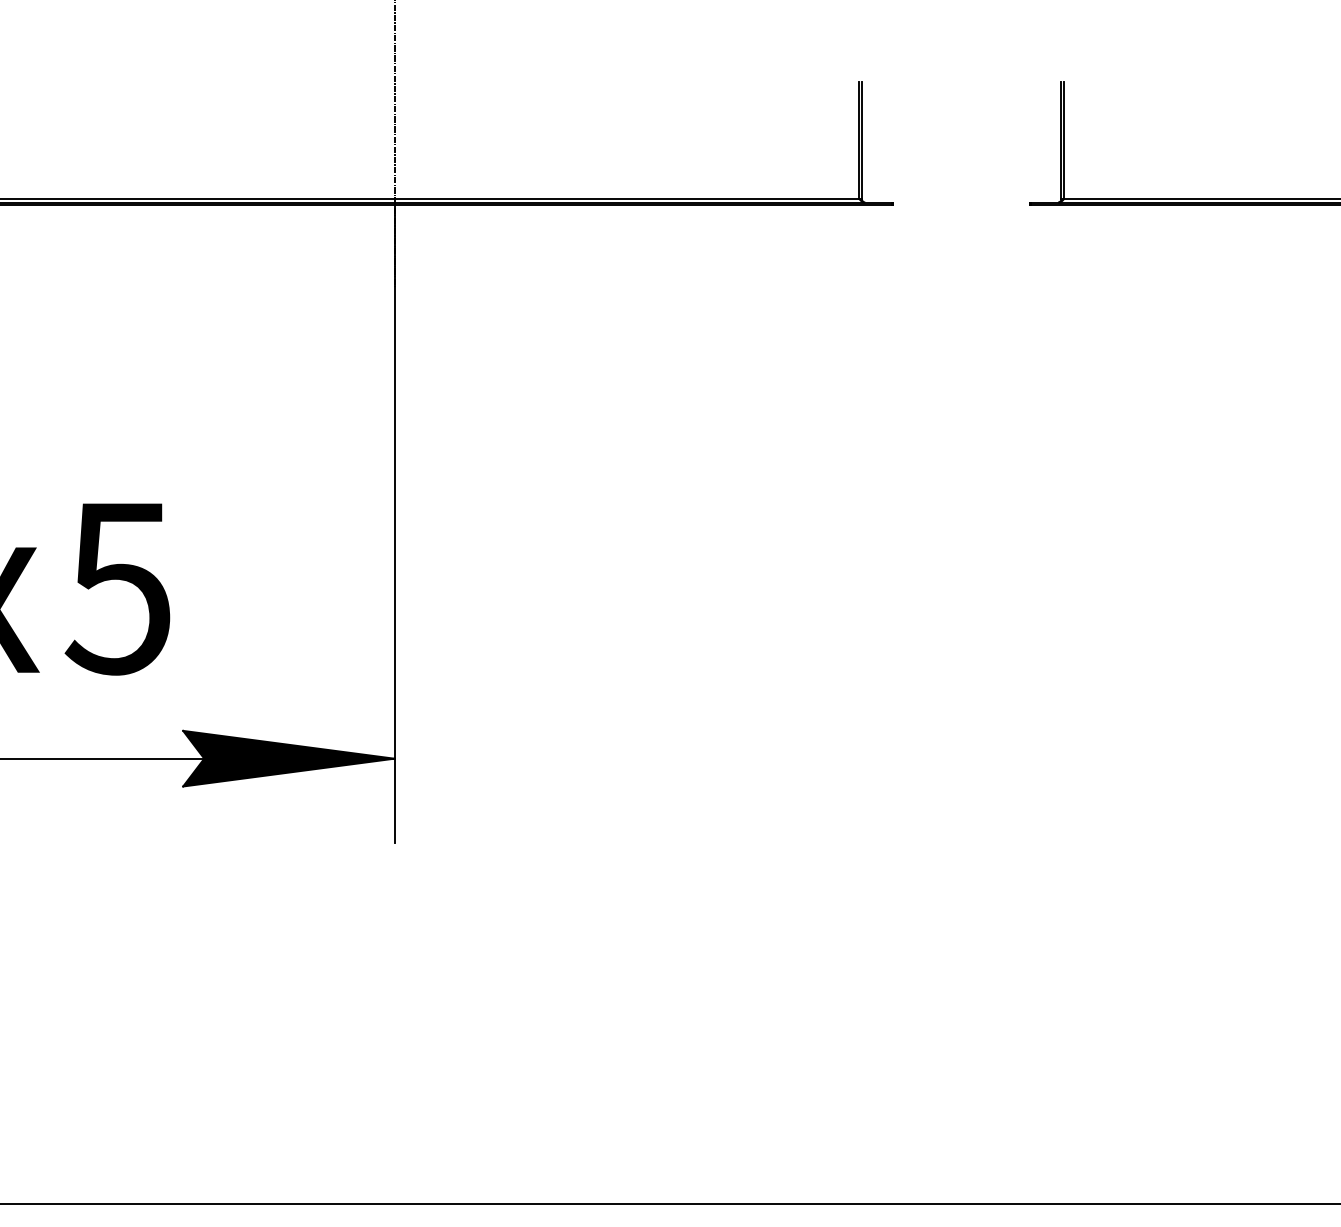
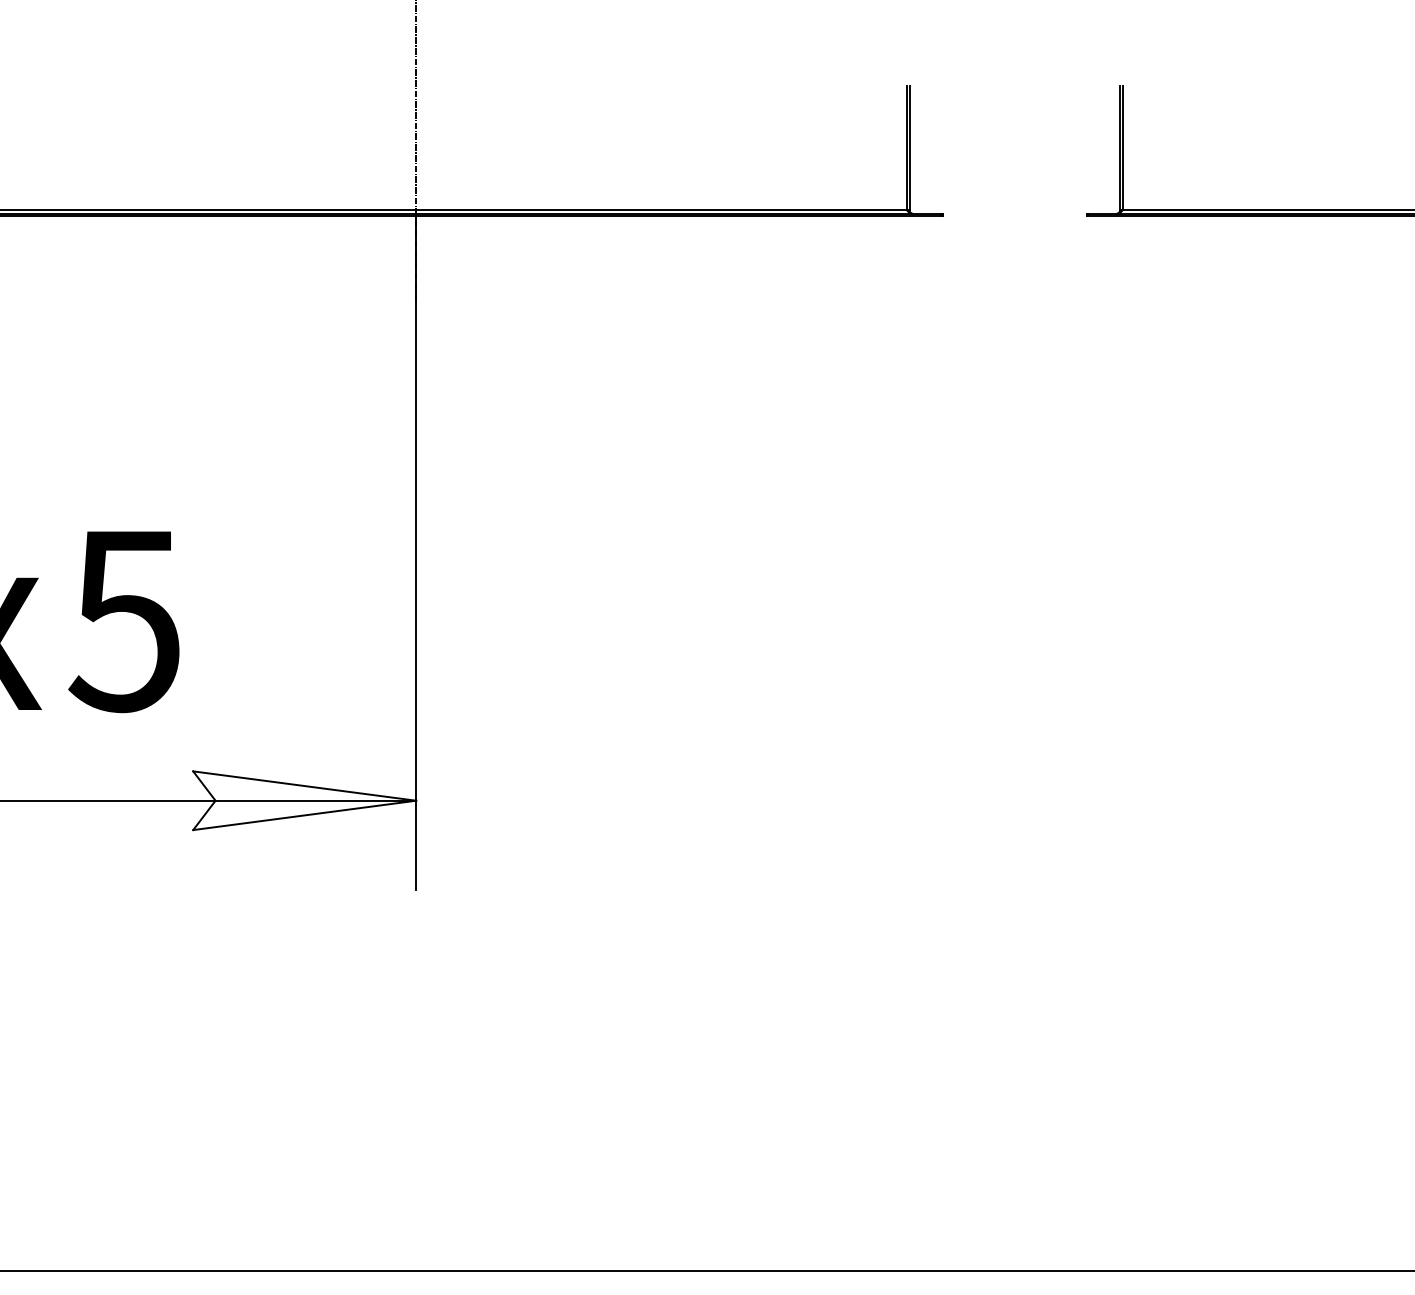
fill: (288, 758) -> (304, 800), removed

